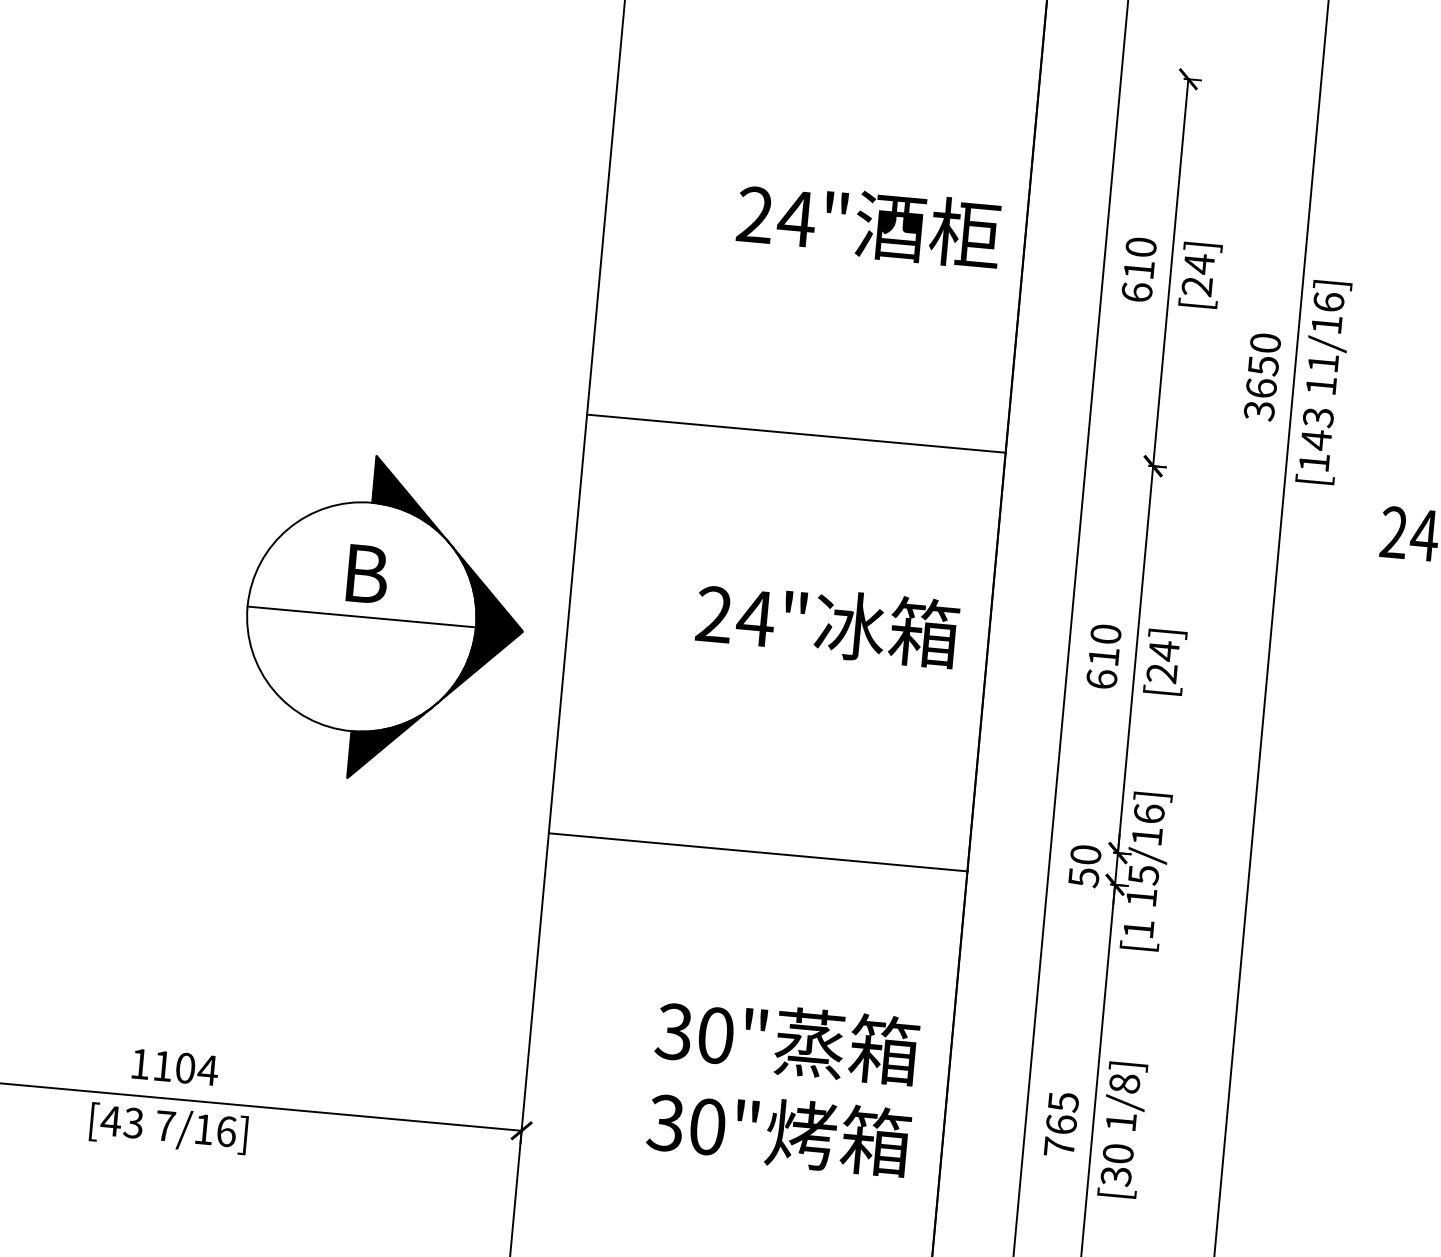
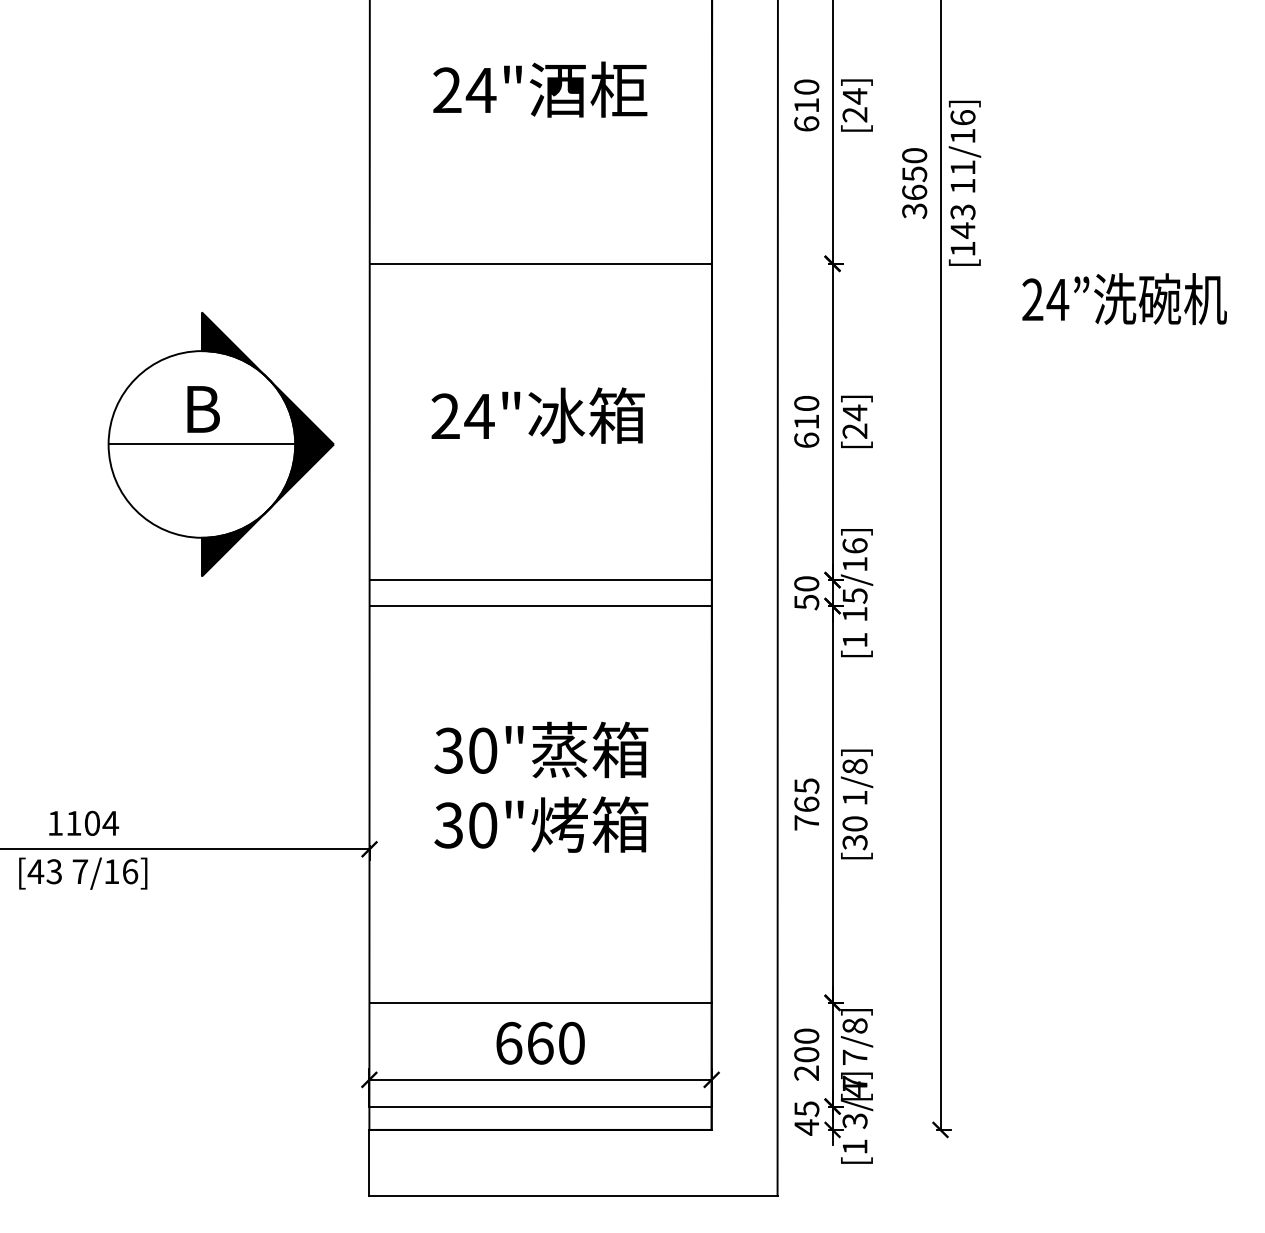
text: (869, 224) -> (540, 89), moved
text: (826, 623) -> (537, 415), moved
line: (761, 821) -> (541, 580), added
text: (783, 1085) -> (541, 786), moved

